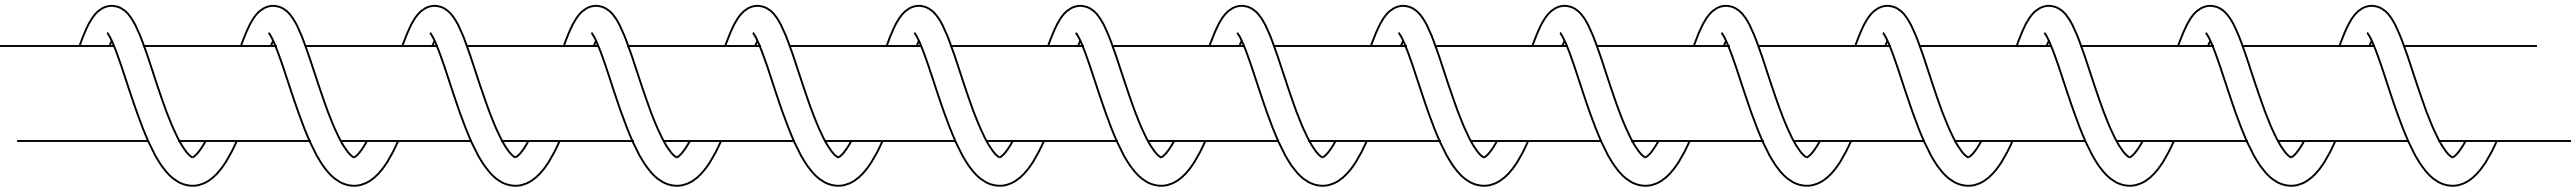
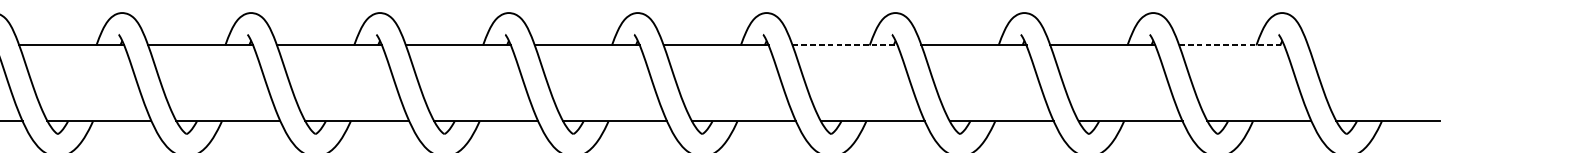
line: (1824, 46) -> (845, 45), solid -> dashed
line: (2308, 46) -> (1231, 45), solid -> dashed
line: (2469, 46) -> (1360, 45), removed

